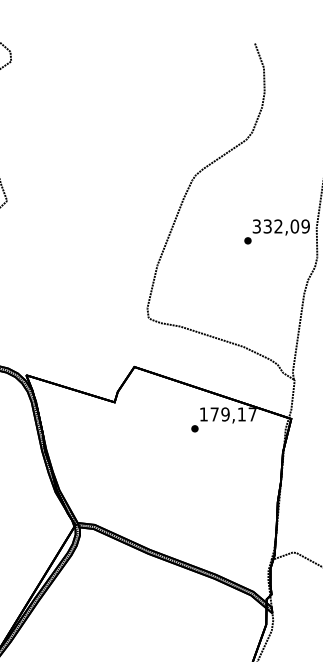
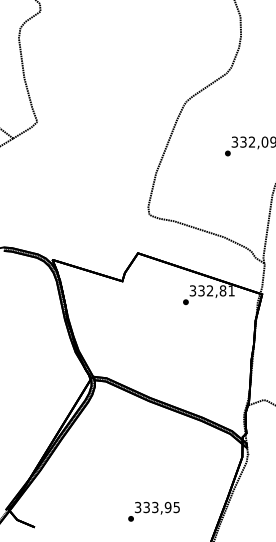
text: (227, 413) -> (211, 290), 179,17 -> 332,81

